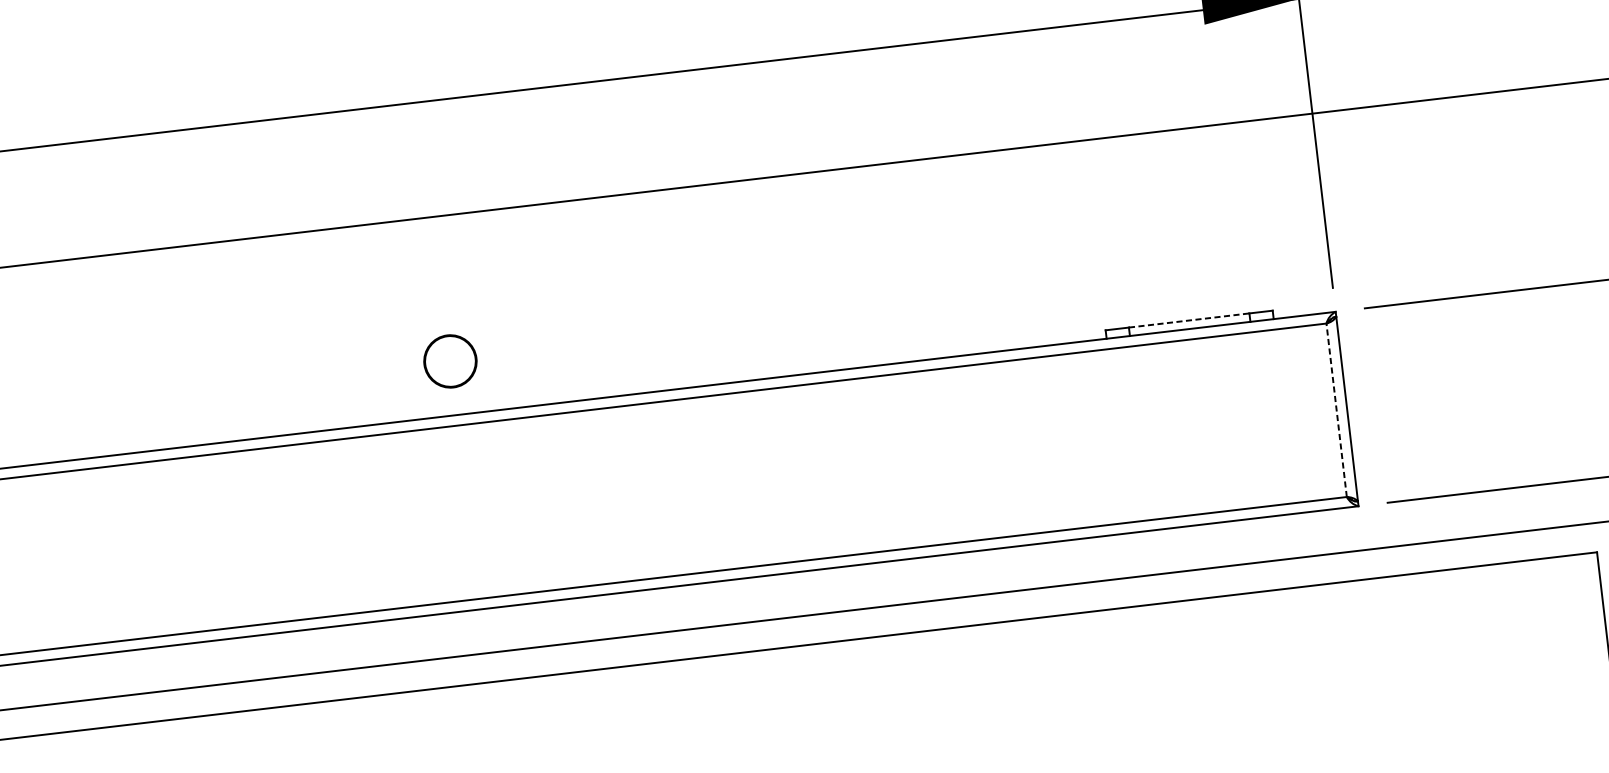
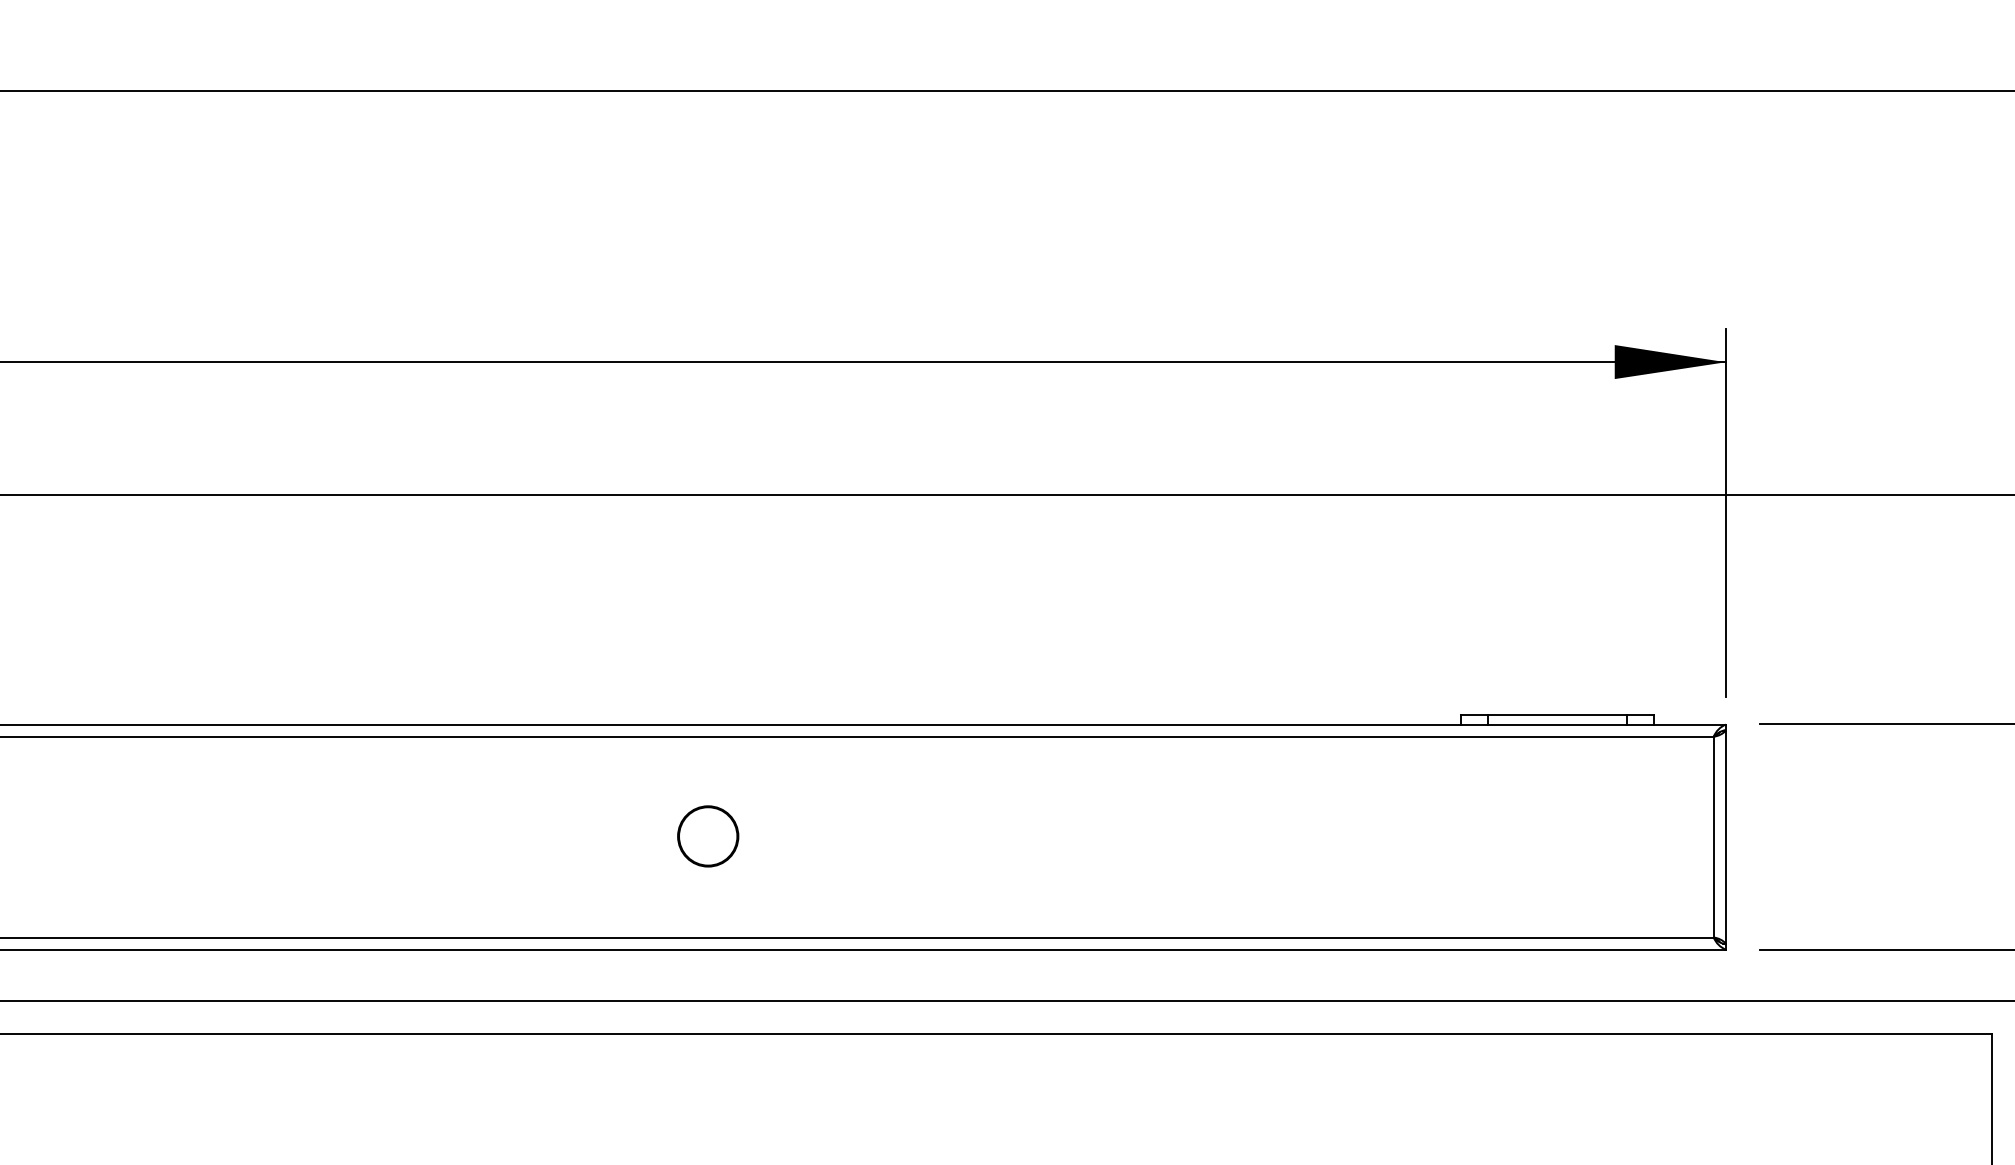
line: (1189, 320) -> (1557, 714), dashed -> solid
circle: (450, 361) -> (708, 836), moved
line: (1336, 409) -> (1713, 836), dashed -> solid

